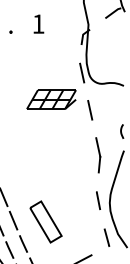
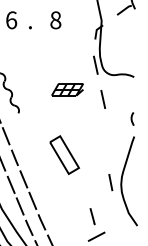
text: (38, 24) -> (55, 20), 1 -> 8
part: (51, 99) -> (67, 89), size x0.7
part: (98, 154) -> (110, 140), removed
part: (45, 222) -> (64, 155), moved
line: (106, 237) -> (92, 216), moved

